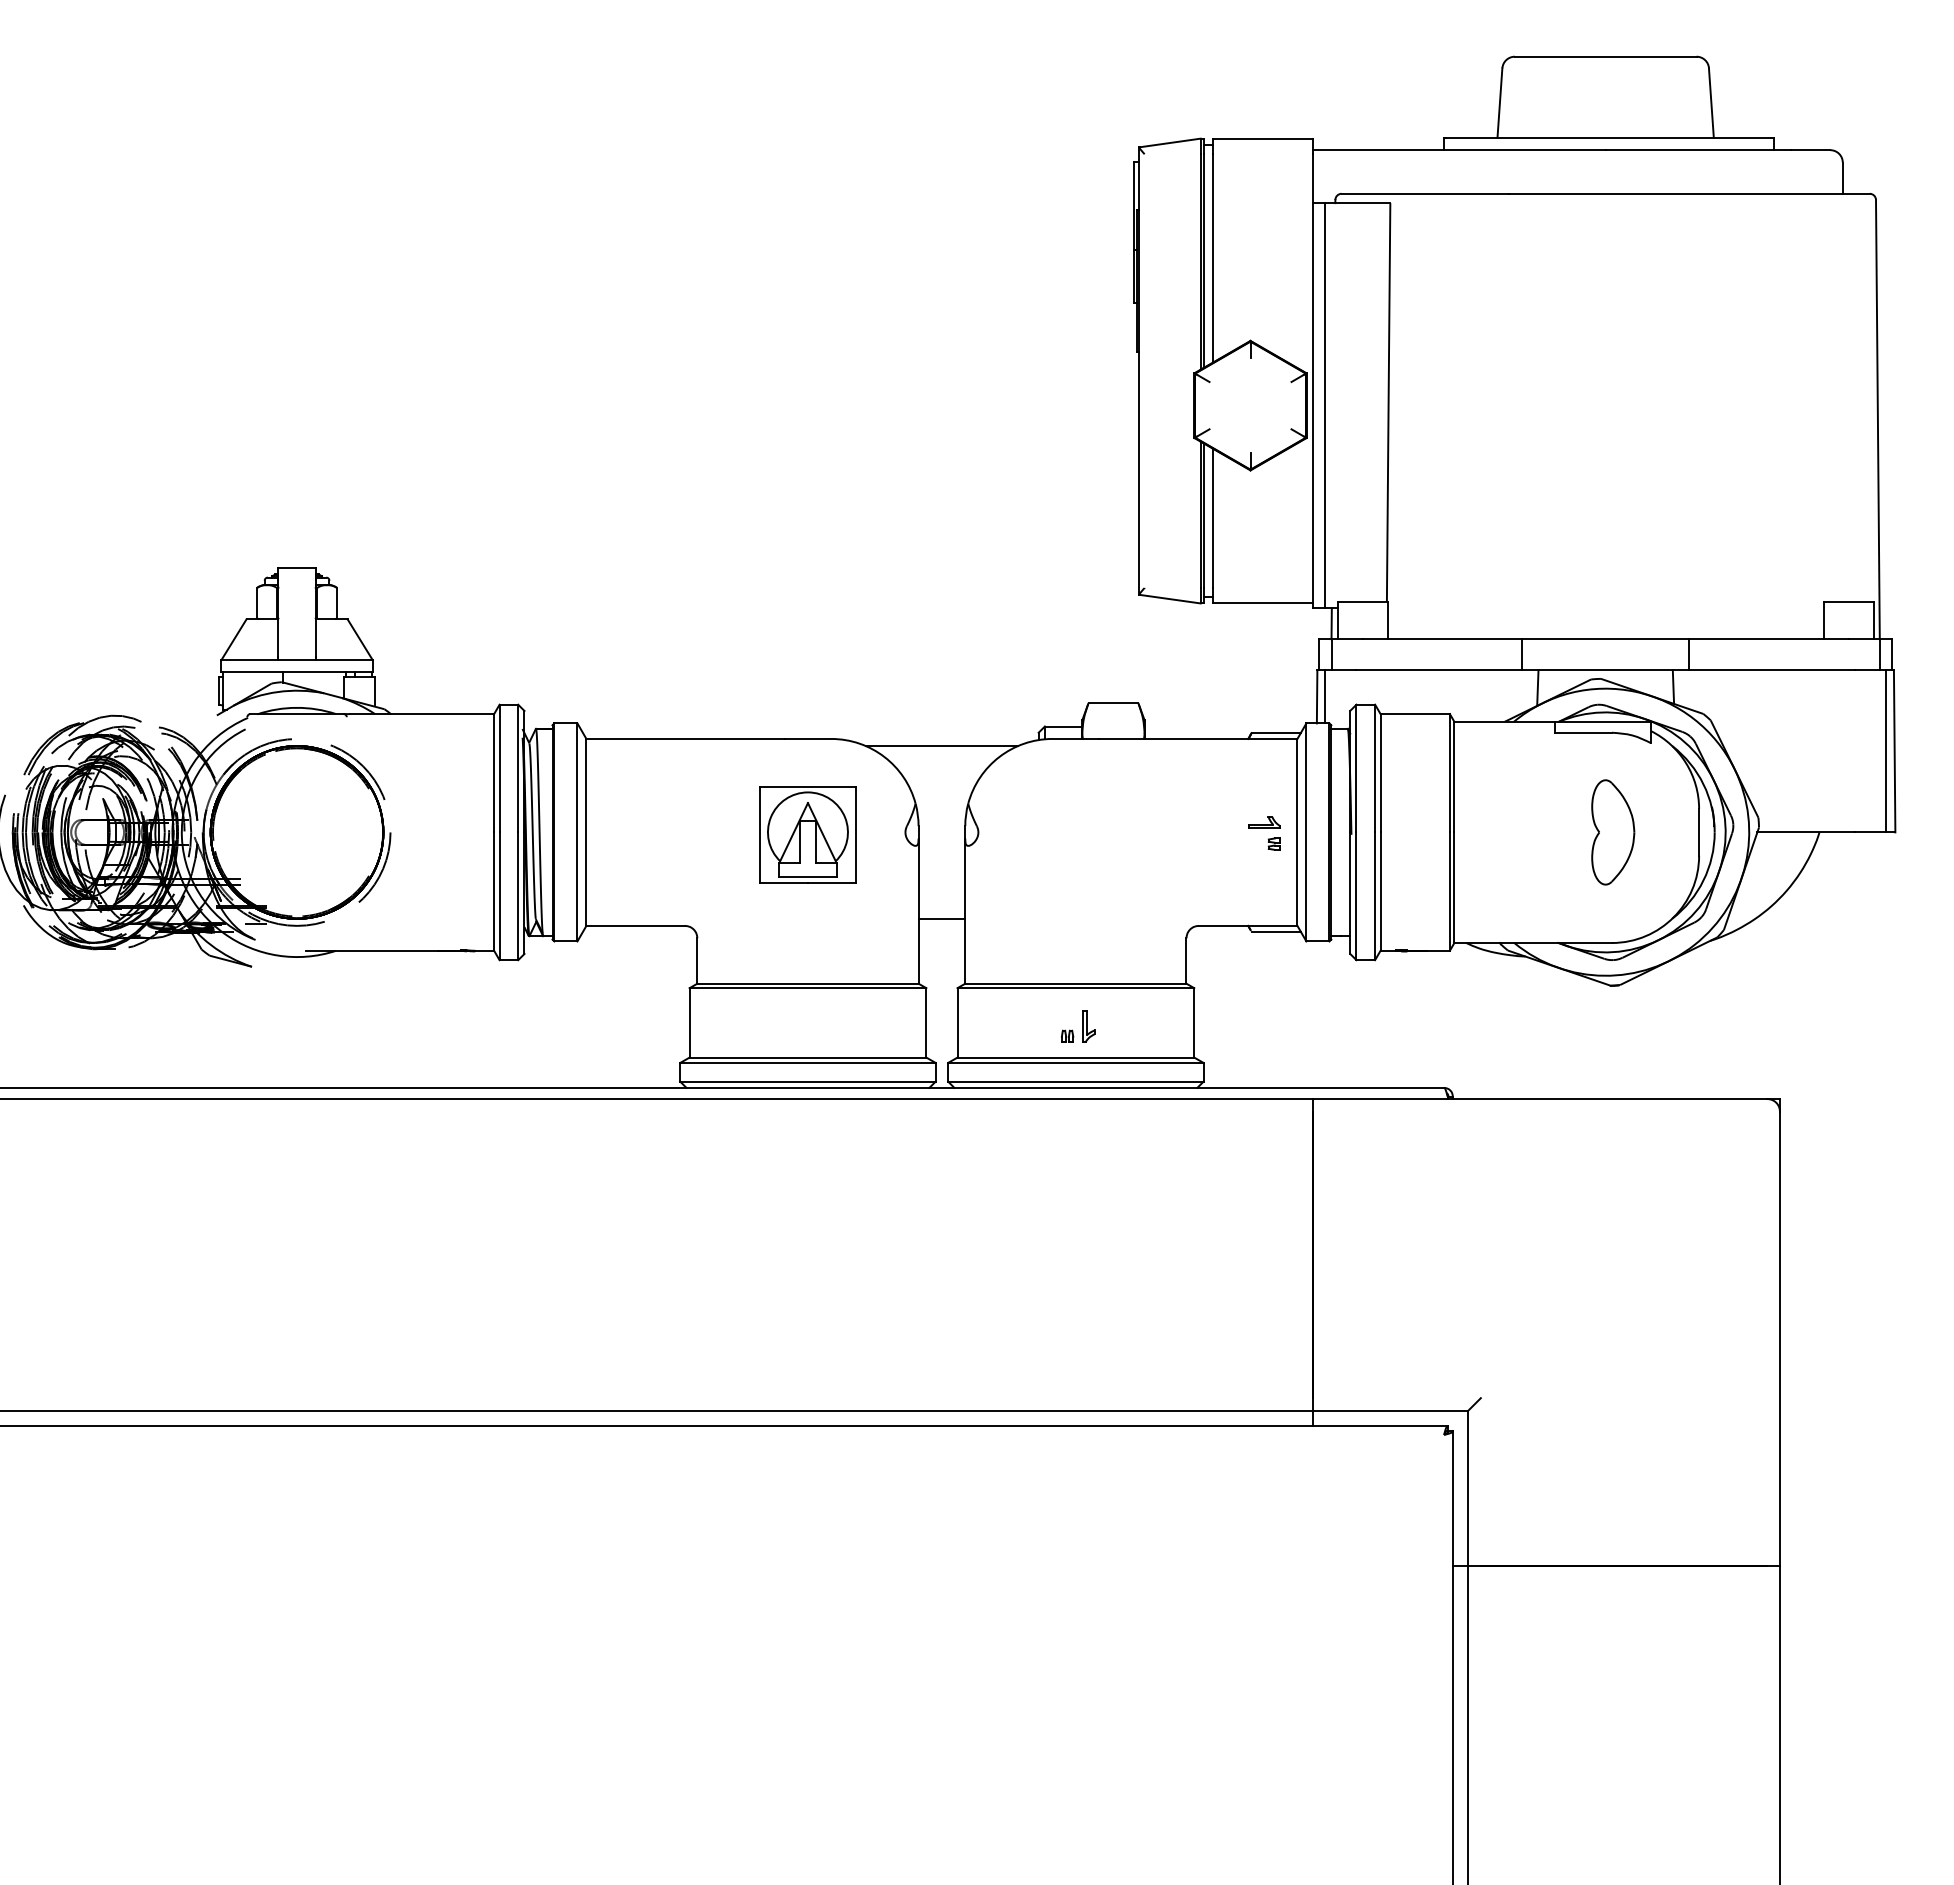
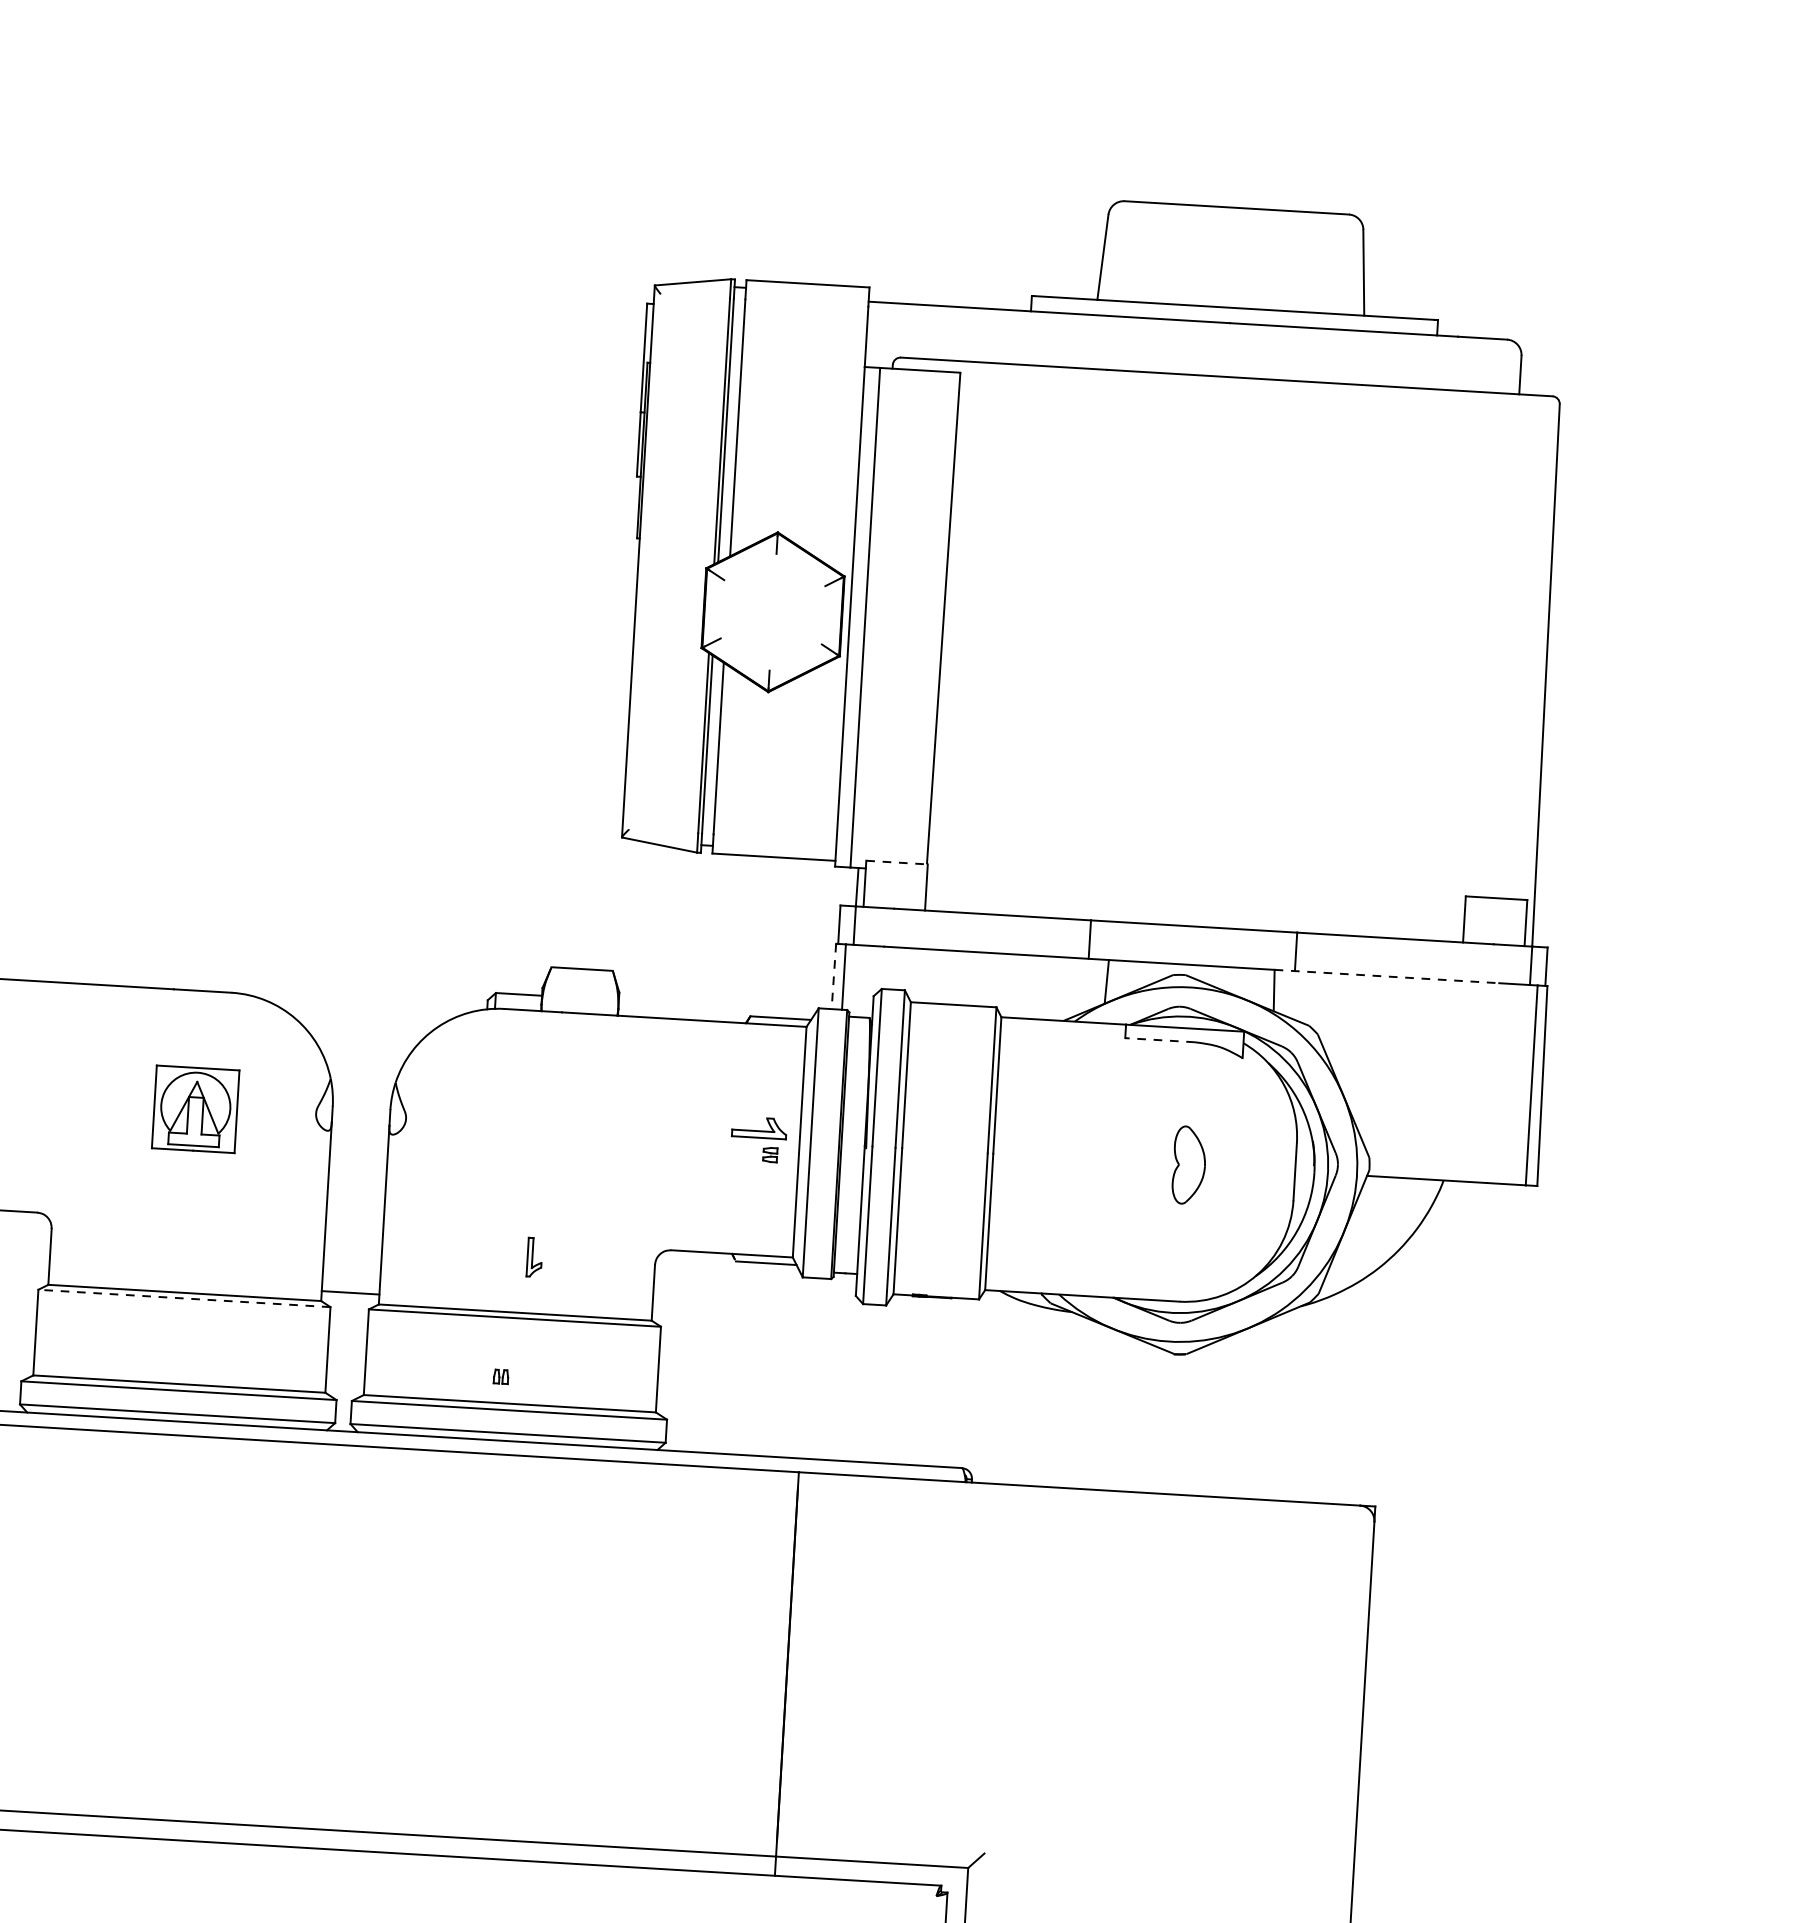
line: (1362, 601) -> (896, 862), solid -> dashed
line: (1764, 670) -> (1387, 976), solid -> dashed
line: (1317, 697) -> (834, 977), solid -> dashed
line: (1583, 732) -> (1159, 1039), solid -> dashed
line: (941, 746) -> (366, 1010), removed
part: (1264, 822) -> (759, 1127), size x1.4
part: (1613, 832) -> (1189, 1165), size x0.6
part: (807, 834) -> (195, 1108), size x0.7
line: (941, 918) -> (350, 1292), moved
line: (807, 988) -> (183, 1298), solid -> dashed
part: (1088, 1026) -> (534, 1257), moved

